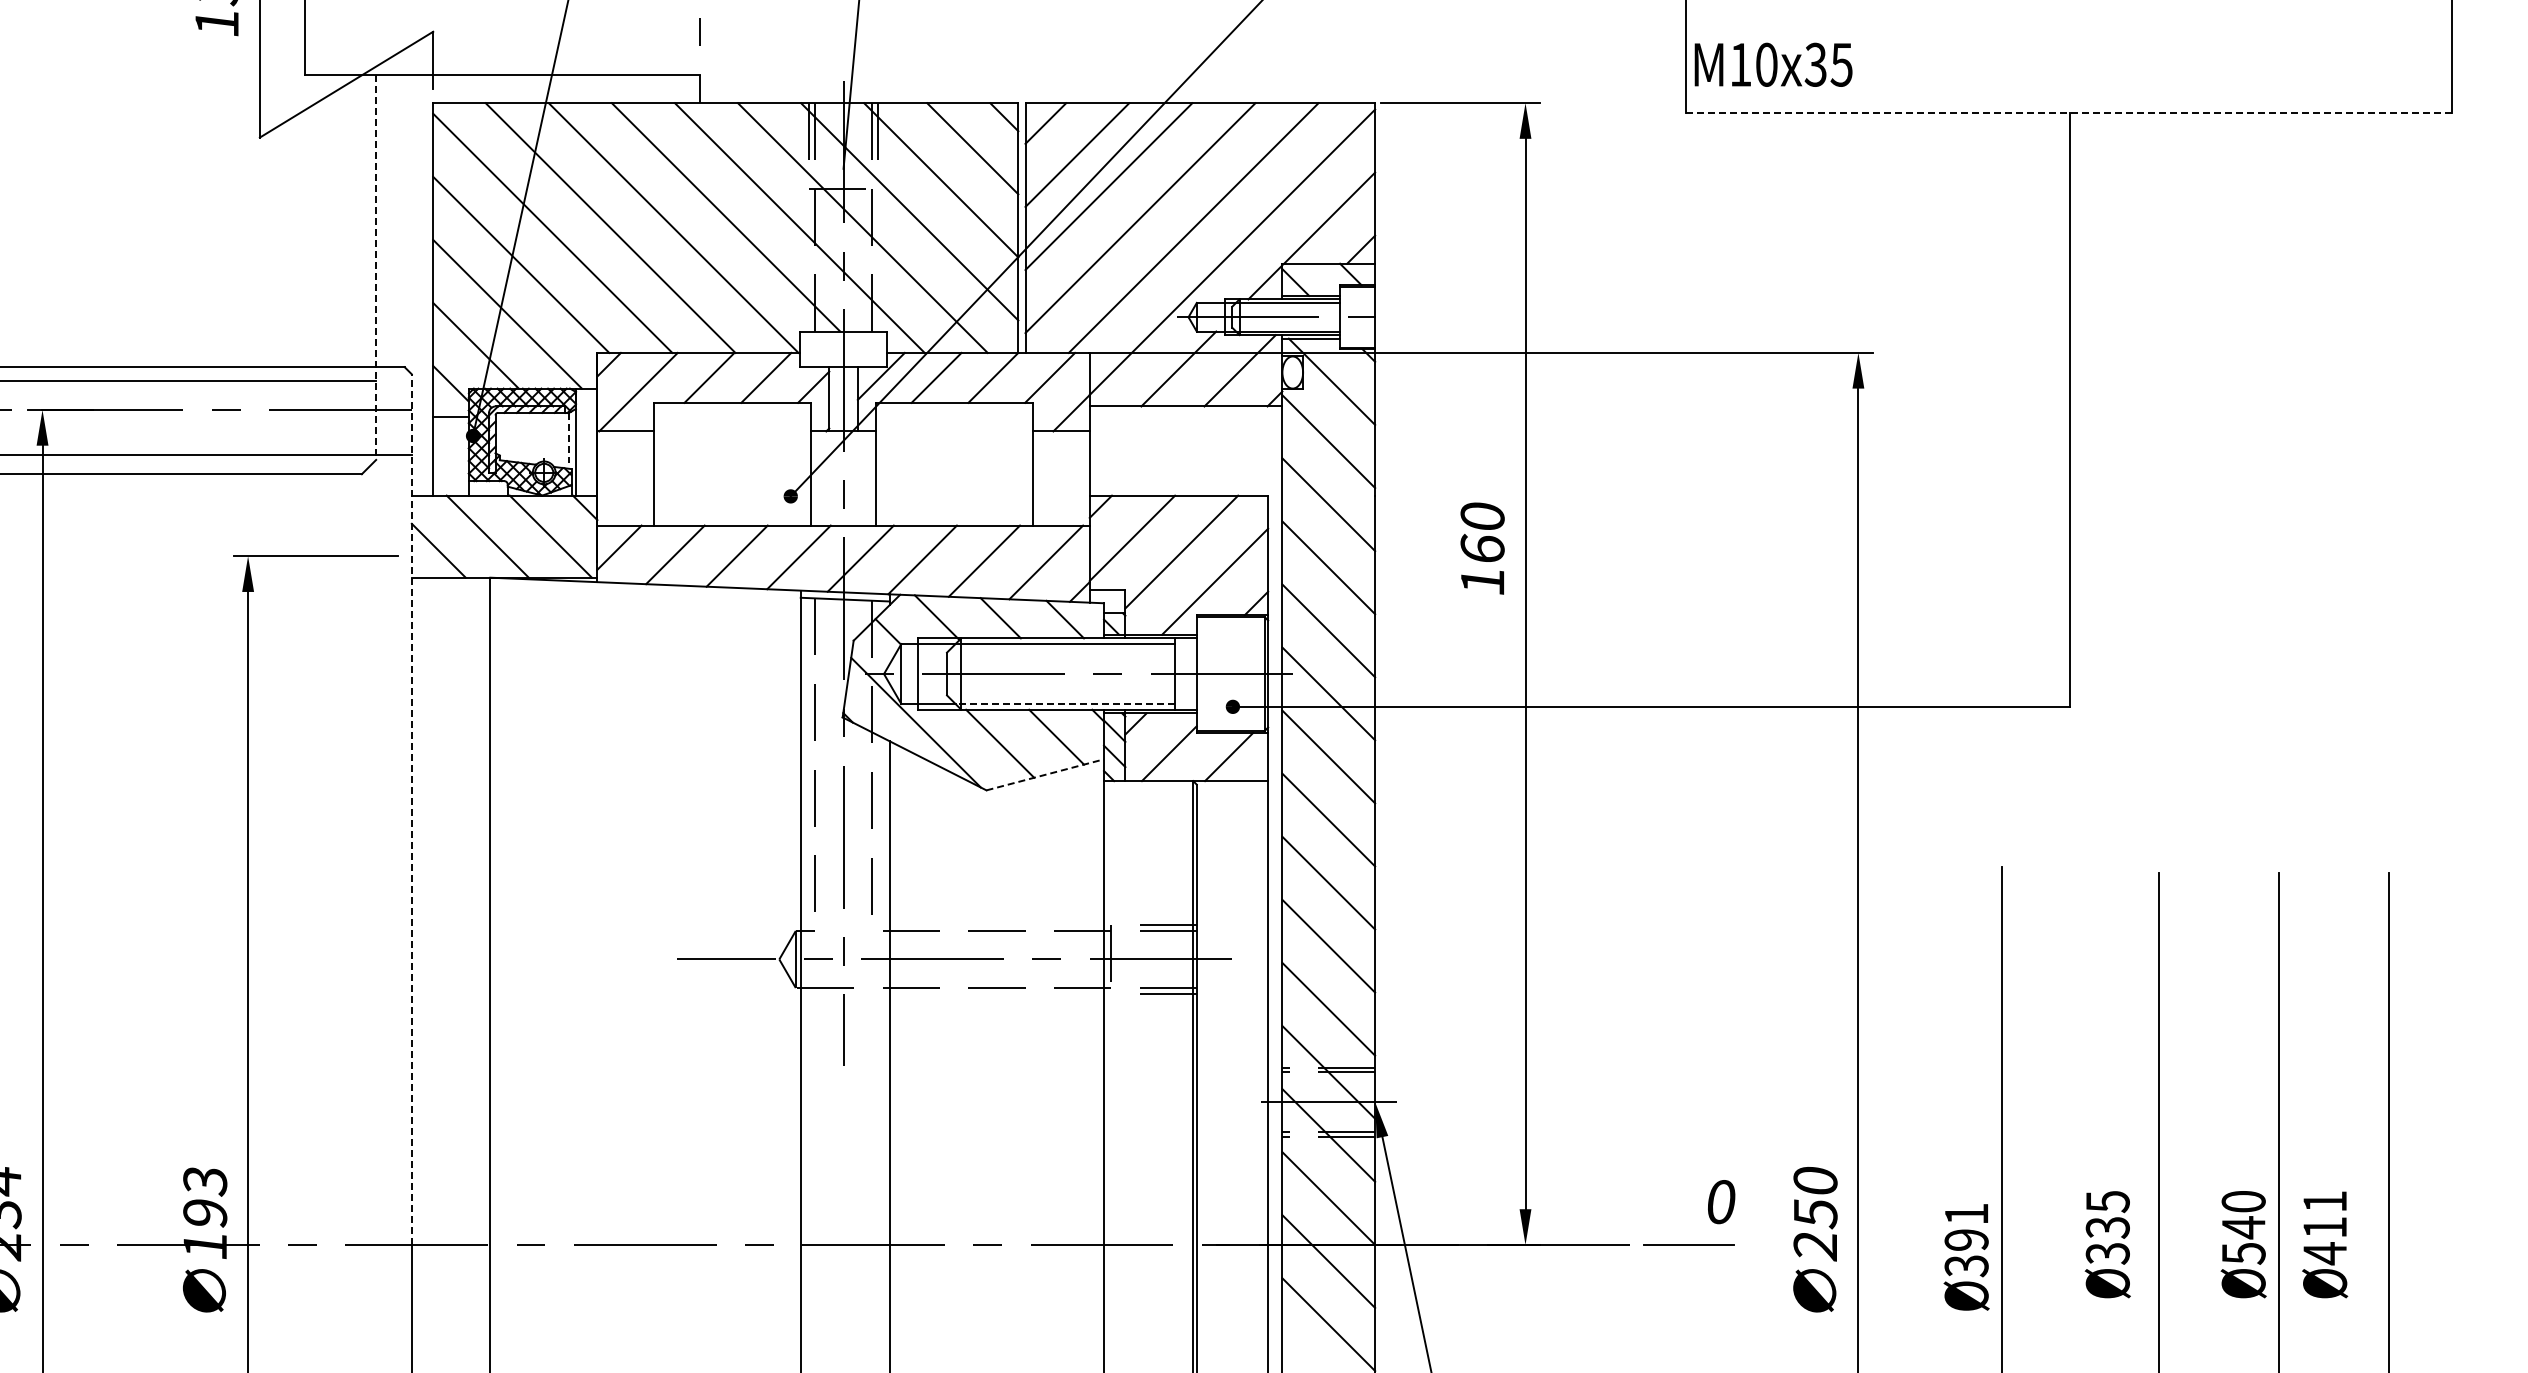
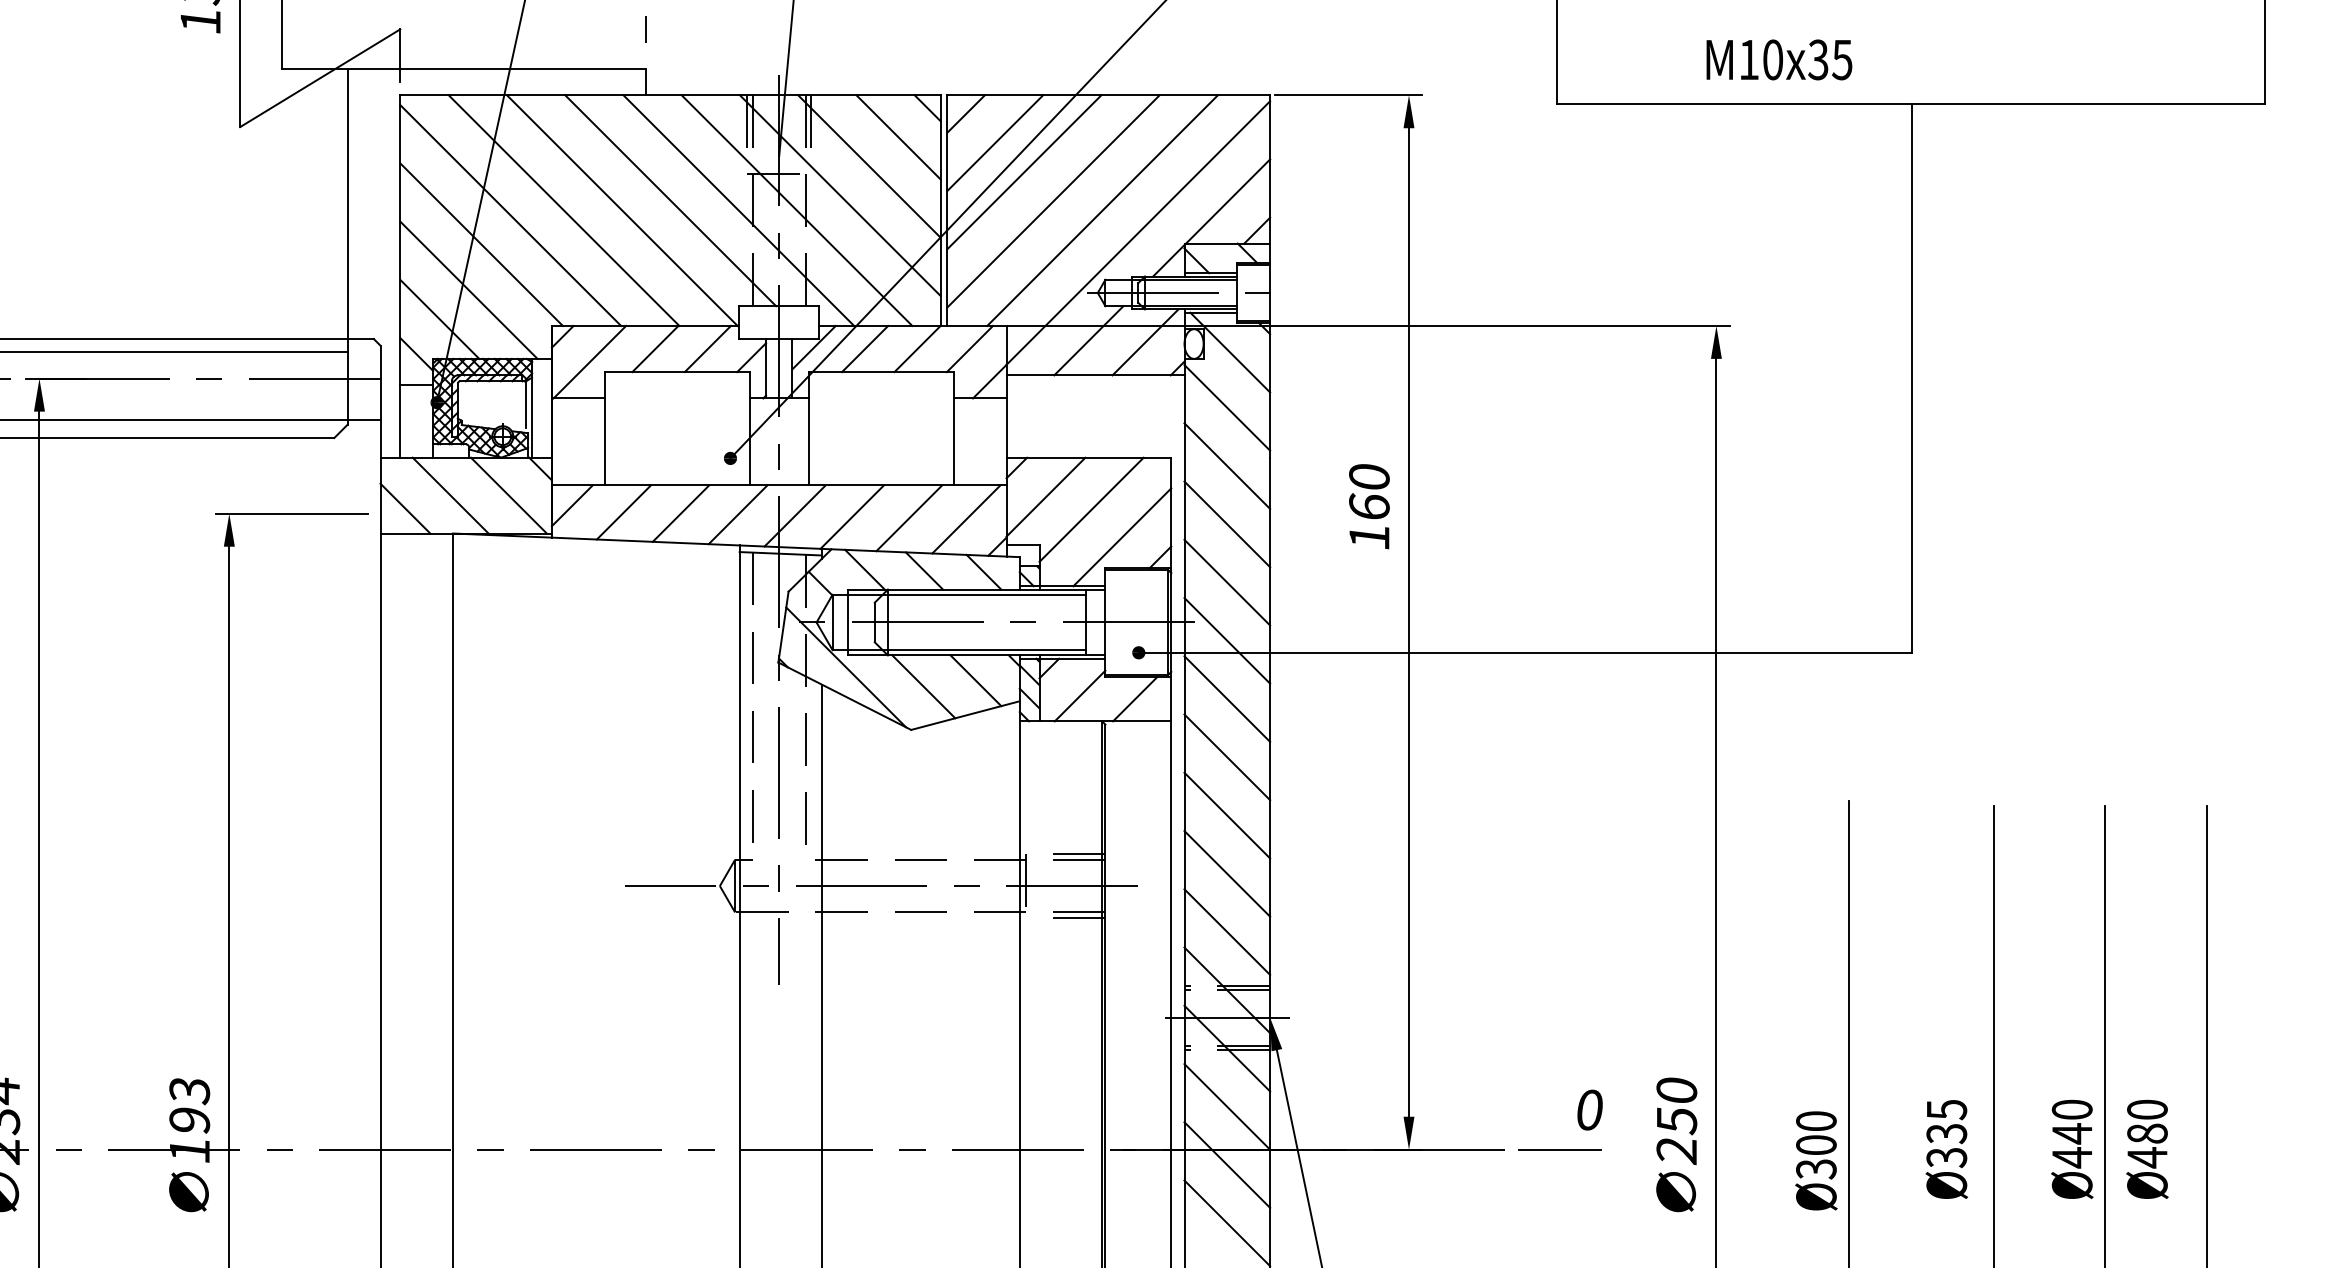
text: (1773, 64) -> (1779, 59), moved
line: (2069, 112) -> (1911, 103), dashed -> solid
line: (376, 267) -> (347, 247), dashed -> solid
line: (569, 438) -> (526, 404), dashed -> solid
line: (1065, 704) -> (984, 650), dashed -> solid
line: (1045, 774) -> (965, 715), dashed -> solid
line: (411, 809) -> (380, 747), dashed -> solid
text: (2325, 1214) -> (2147, 1121), Ø411 -> Ø480
text: (1966, 1226) -> (1816, 1132), Ø391 -> Ø300
text: (2243, 1253) -> (2072, 1157), Ø540 -> Ø440

